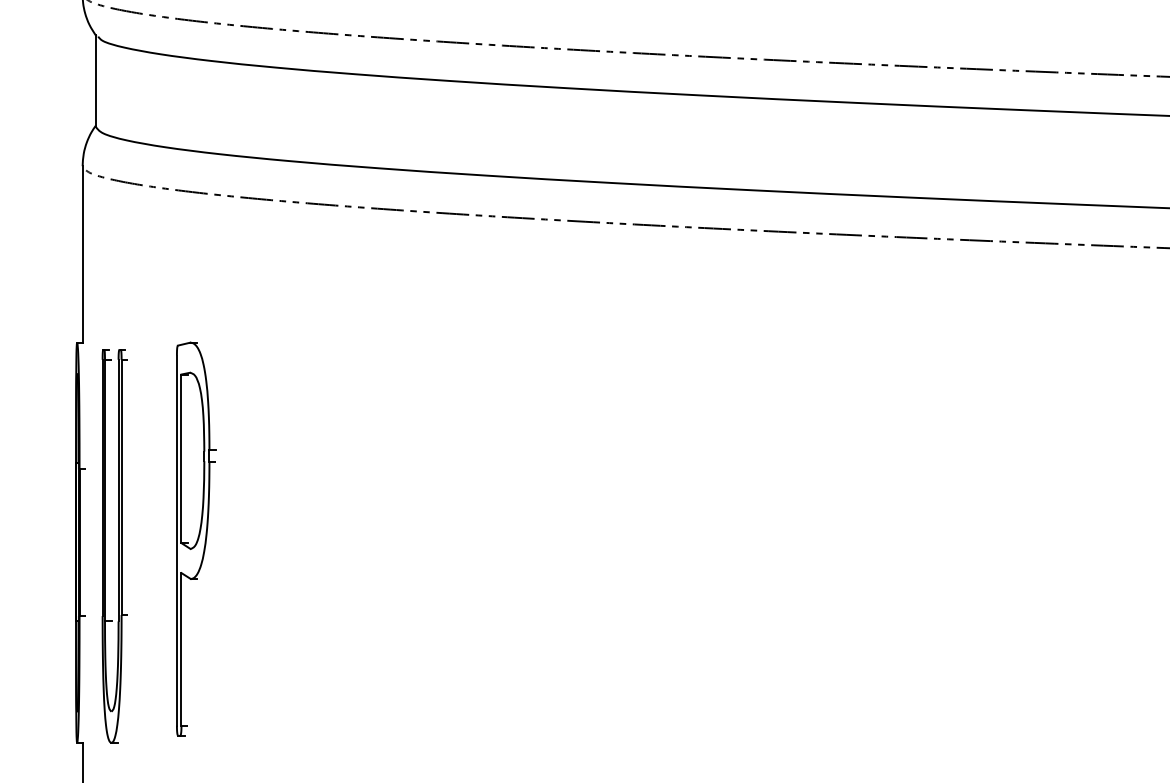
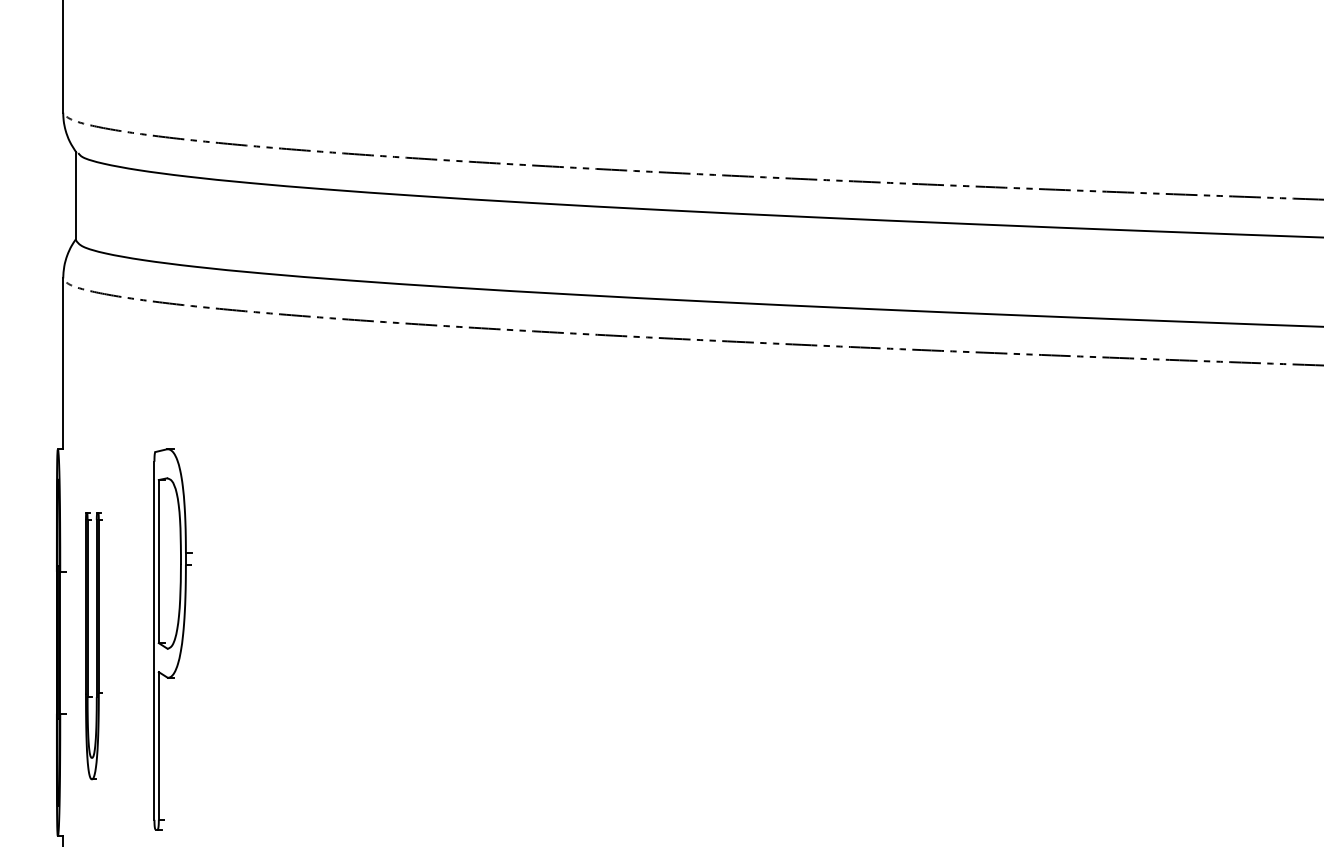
part: (113, 546) -> (93, 646), size x0.7

